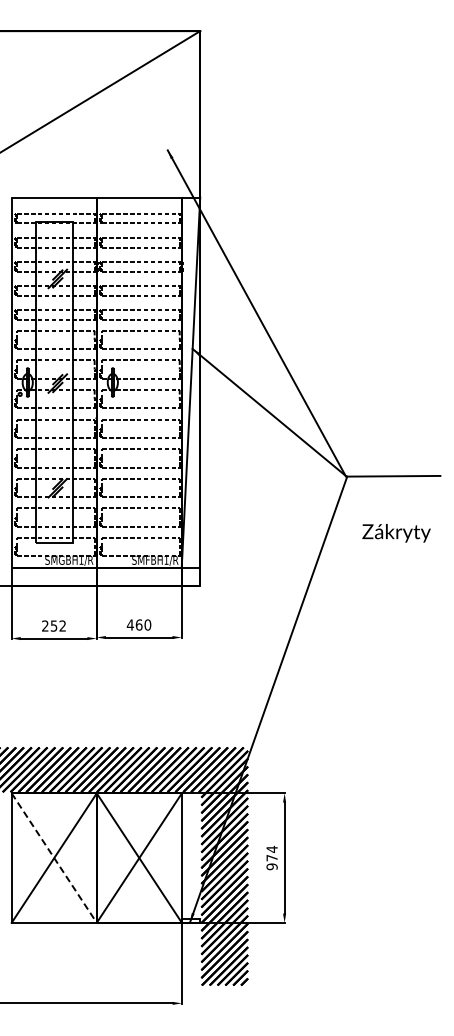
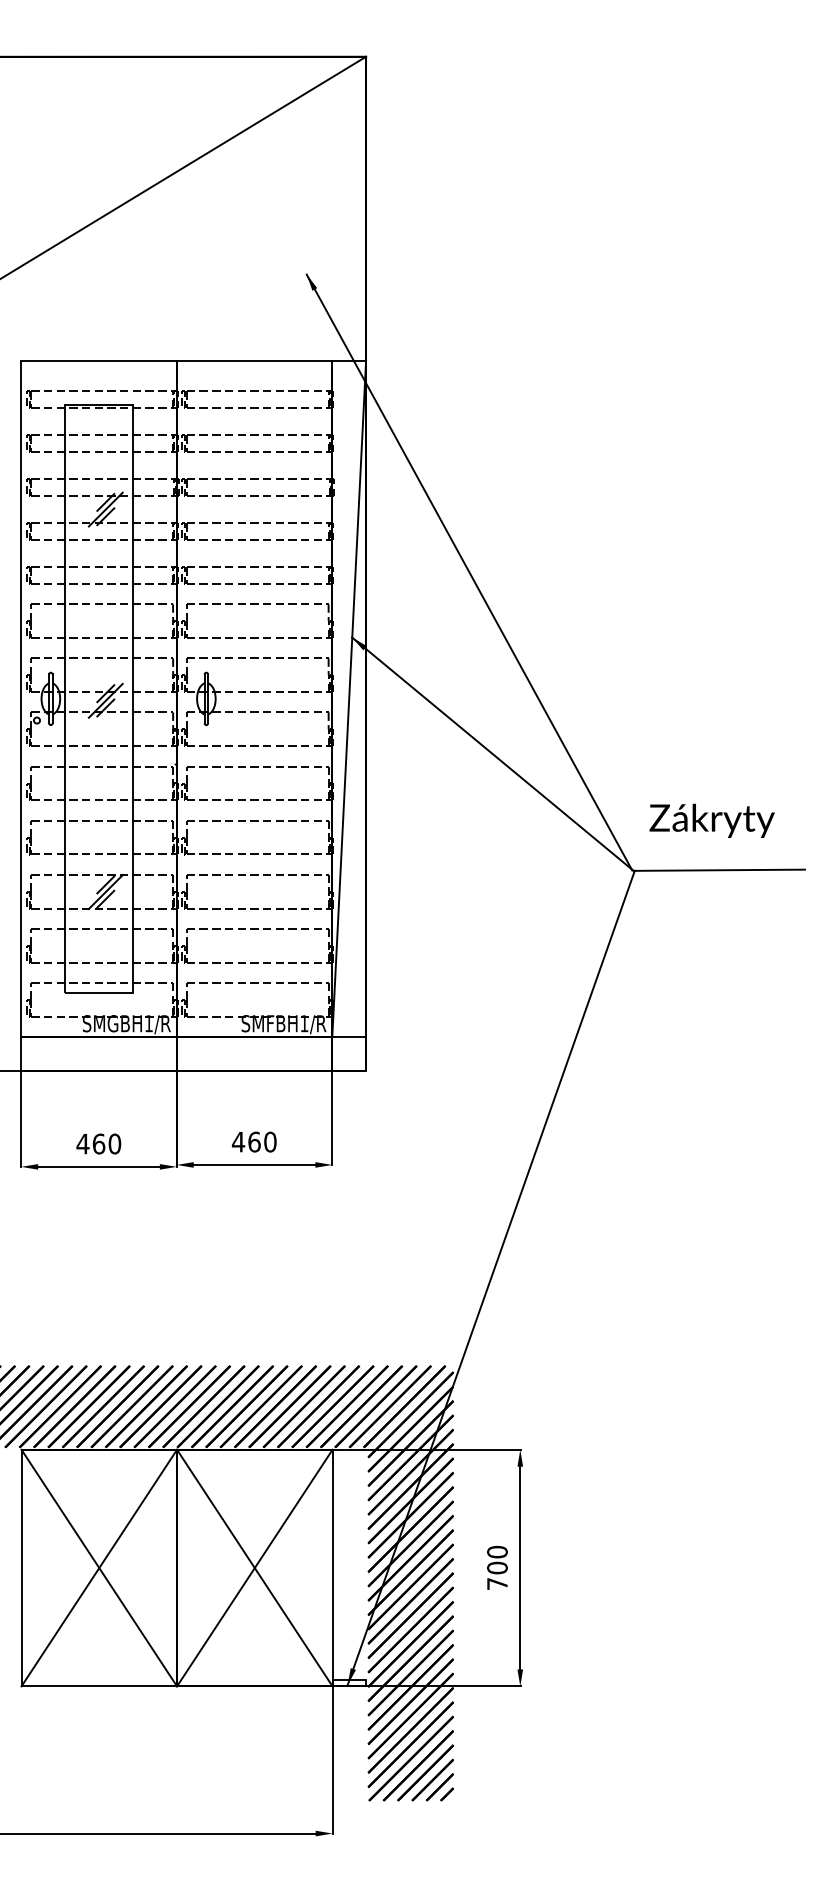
text: (396, 533) -> (711, 821), moved
text: (53, 625) -> (97, 1142), 252 -> 460
text: (271, 857) -> (496, 1566), 974 -> 700
line: (54, 858) -> (99, 1568), dashed -> solid

